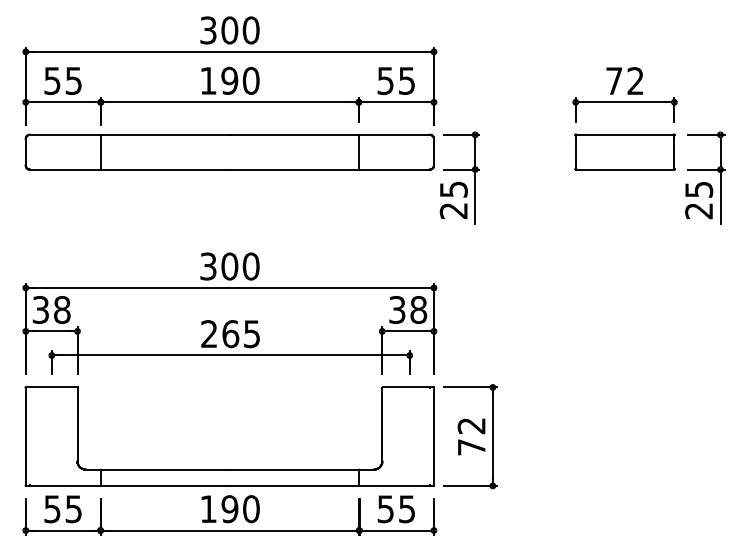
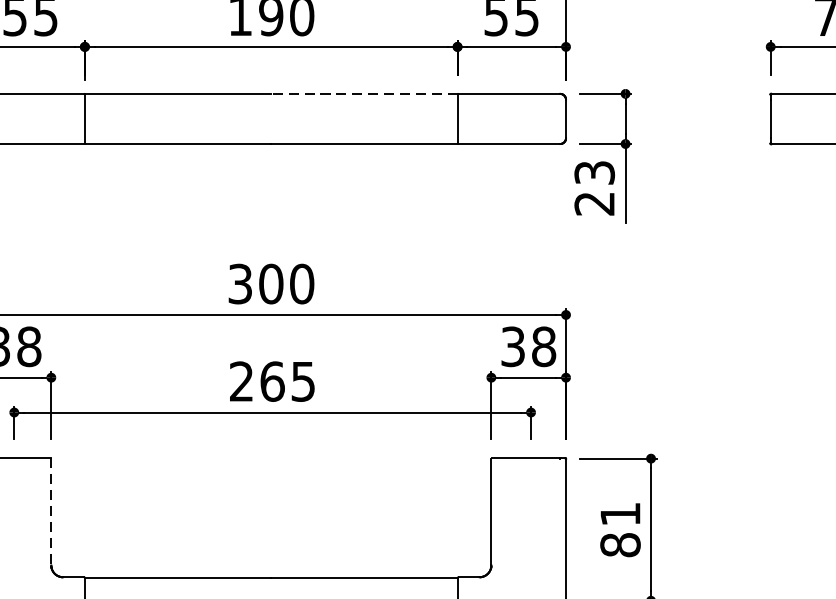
line: (294, 134) -> (364, 93), solid -> dashed
text: (453, 188) -> (594, 171), 25 -> 23
line: (77, 424) -> (51, 512), solid -> dashed
text: (471, 436) -> (620, 529), 72 -> 81

